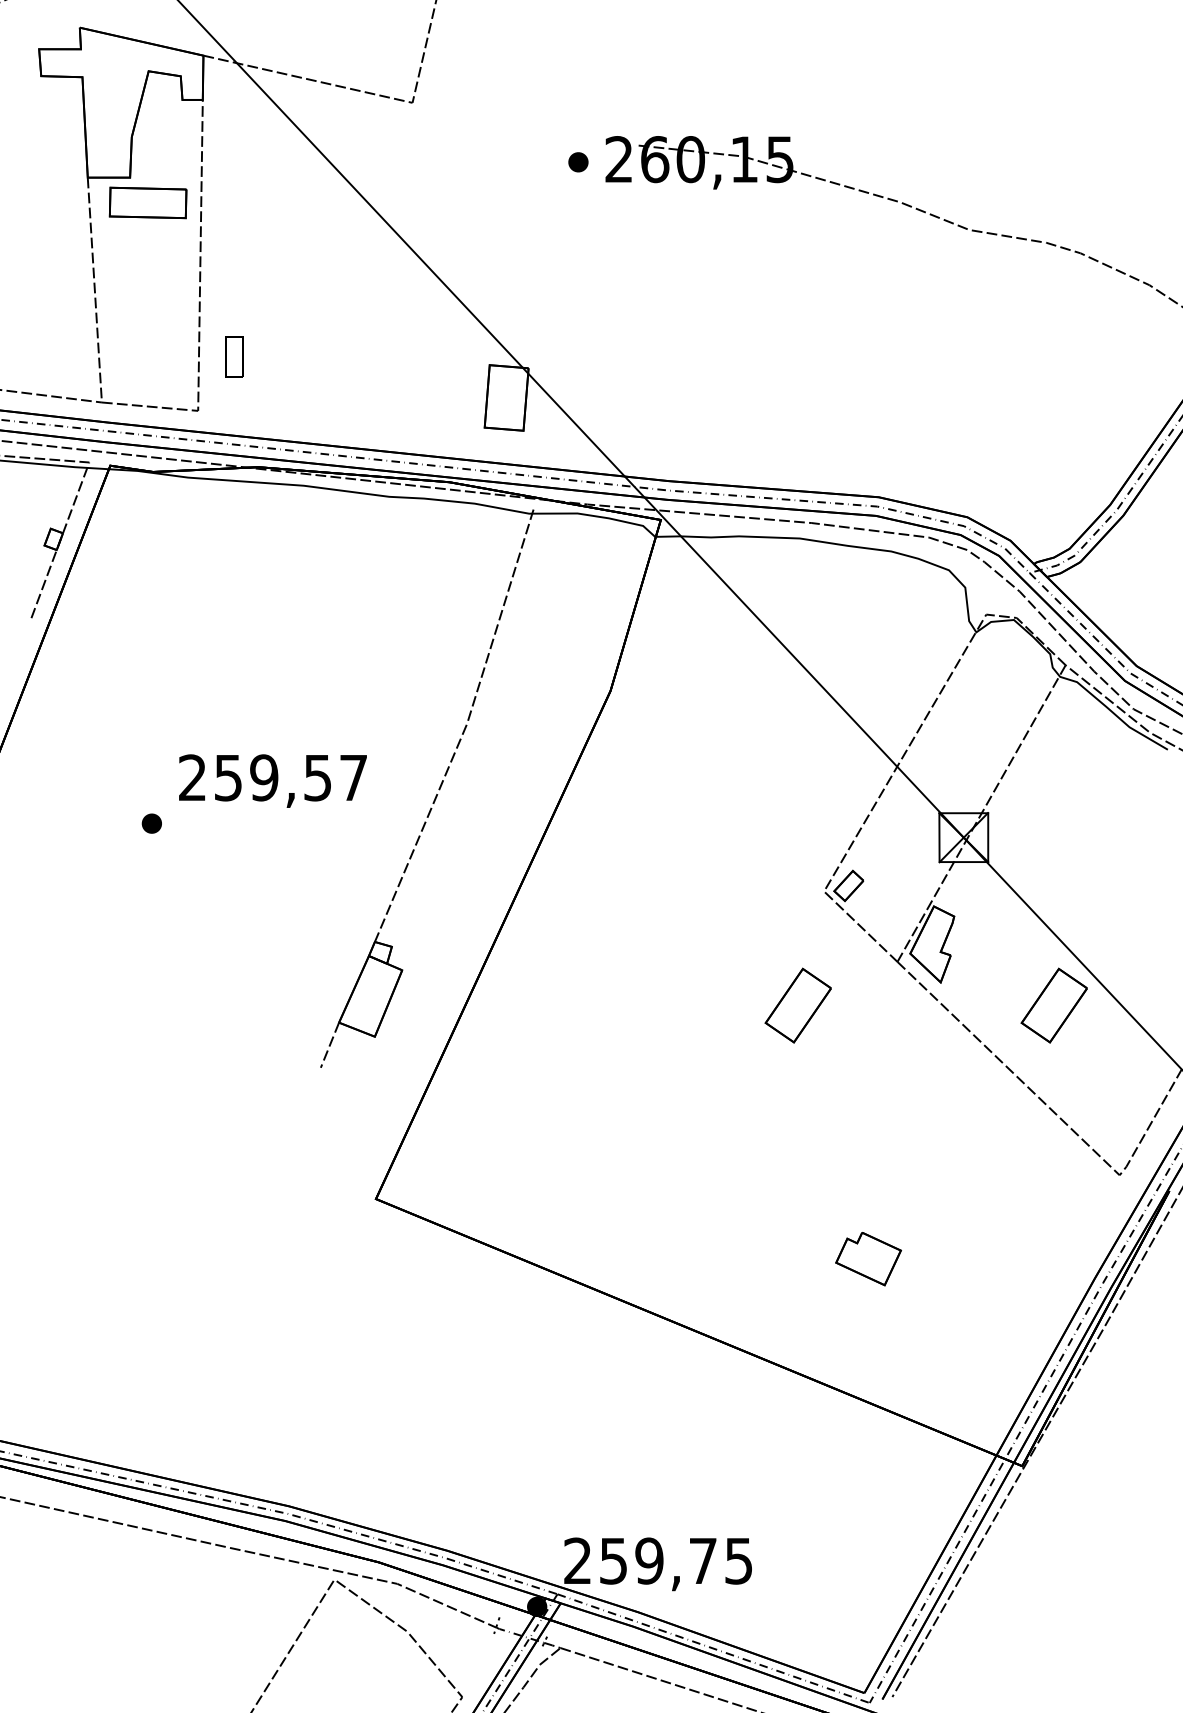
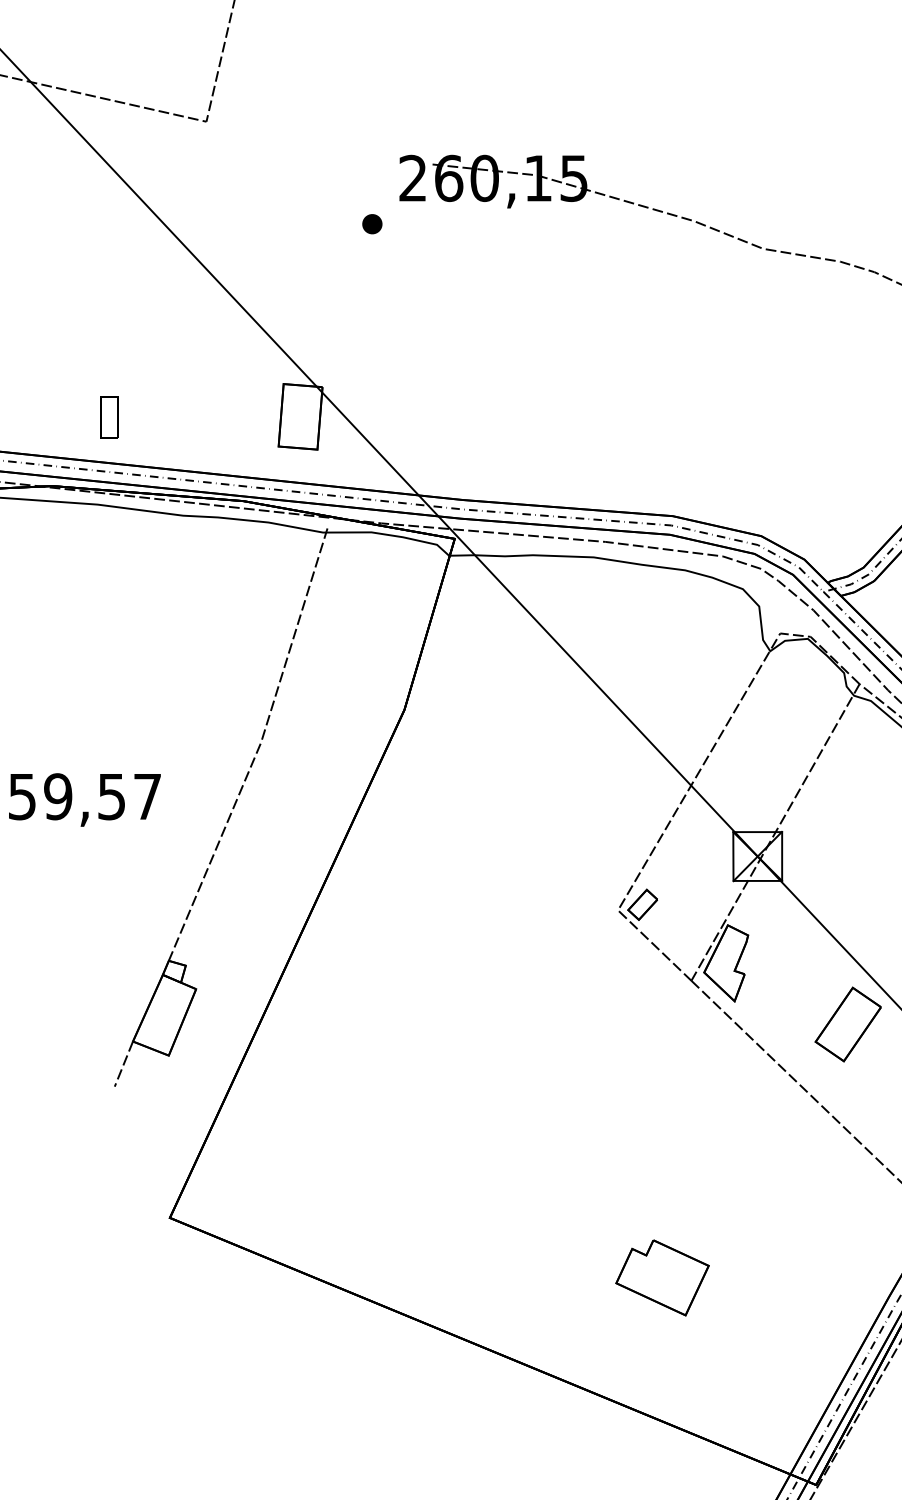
part: (578, 162) -> (372, 224), moved
part: (234, 356) -> (109, 417), moved
part: (797, 1005) -> (591, 1024), removed
part: (868, 1258) -> (662, 1277), size x1.43

